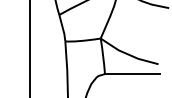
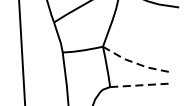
line: (128, 54) -> (135, 63), solid -> dashed
line: (132, 74) -> (141, 85), solid -> dashed

